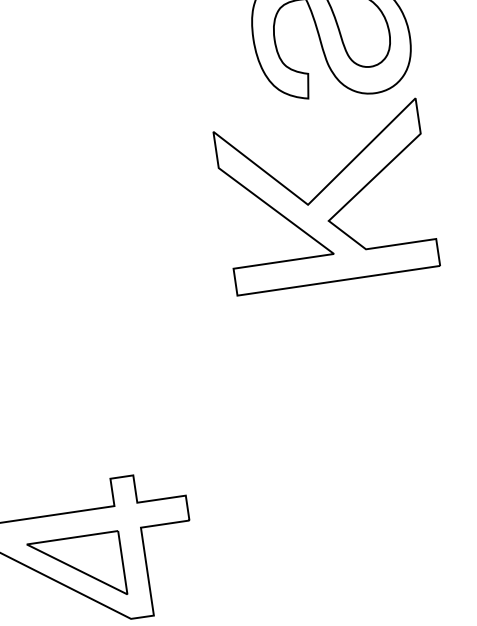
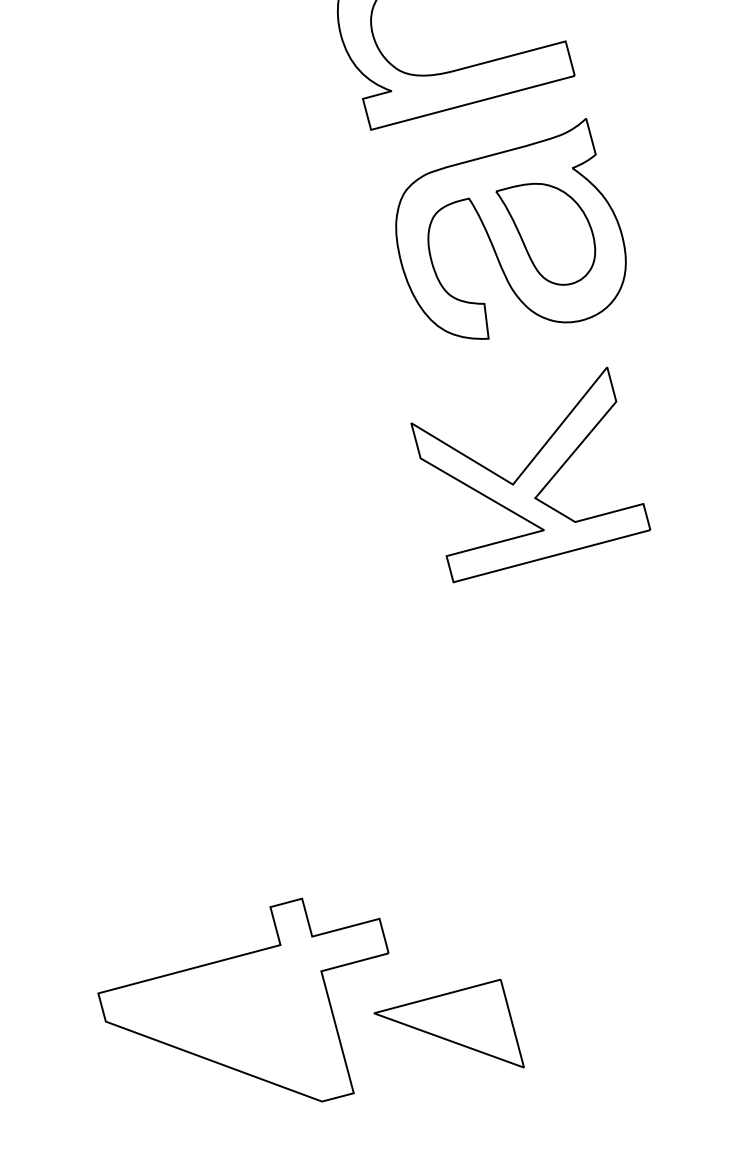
part: (326, 196) -> (530, 474), size x0.7
part: (78, 557) -> (448, 1023), moved

